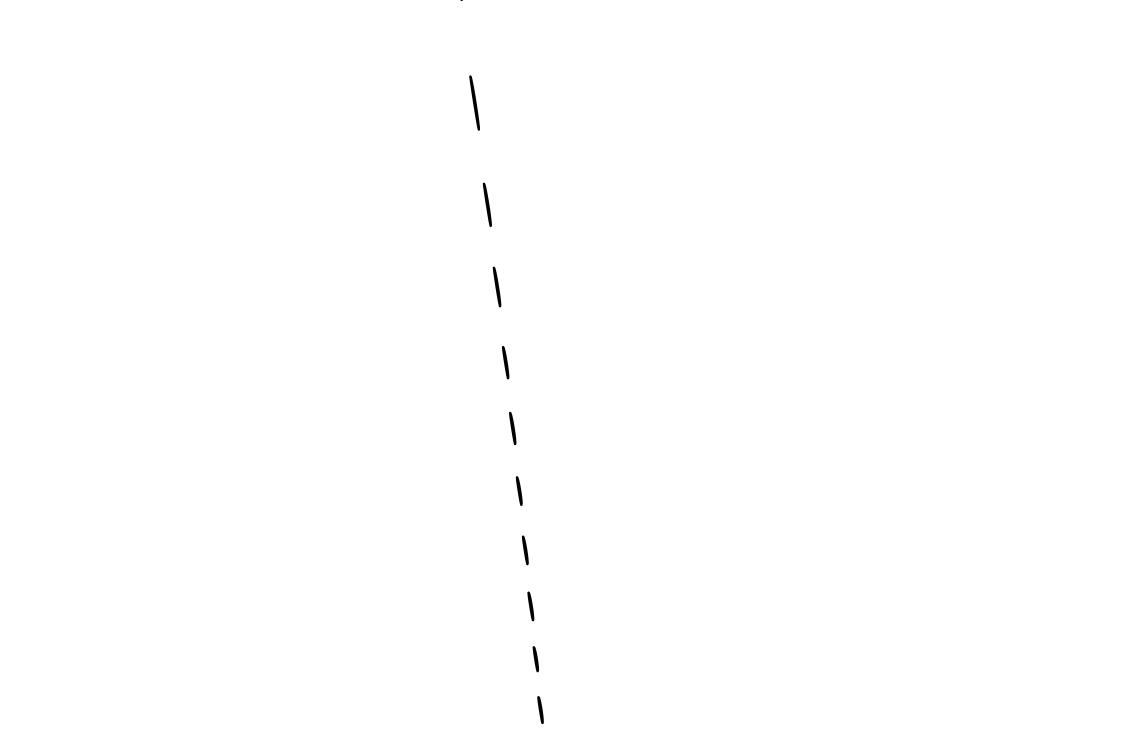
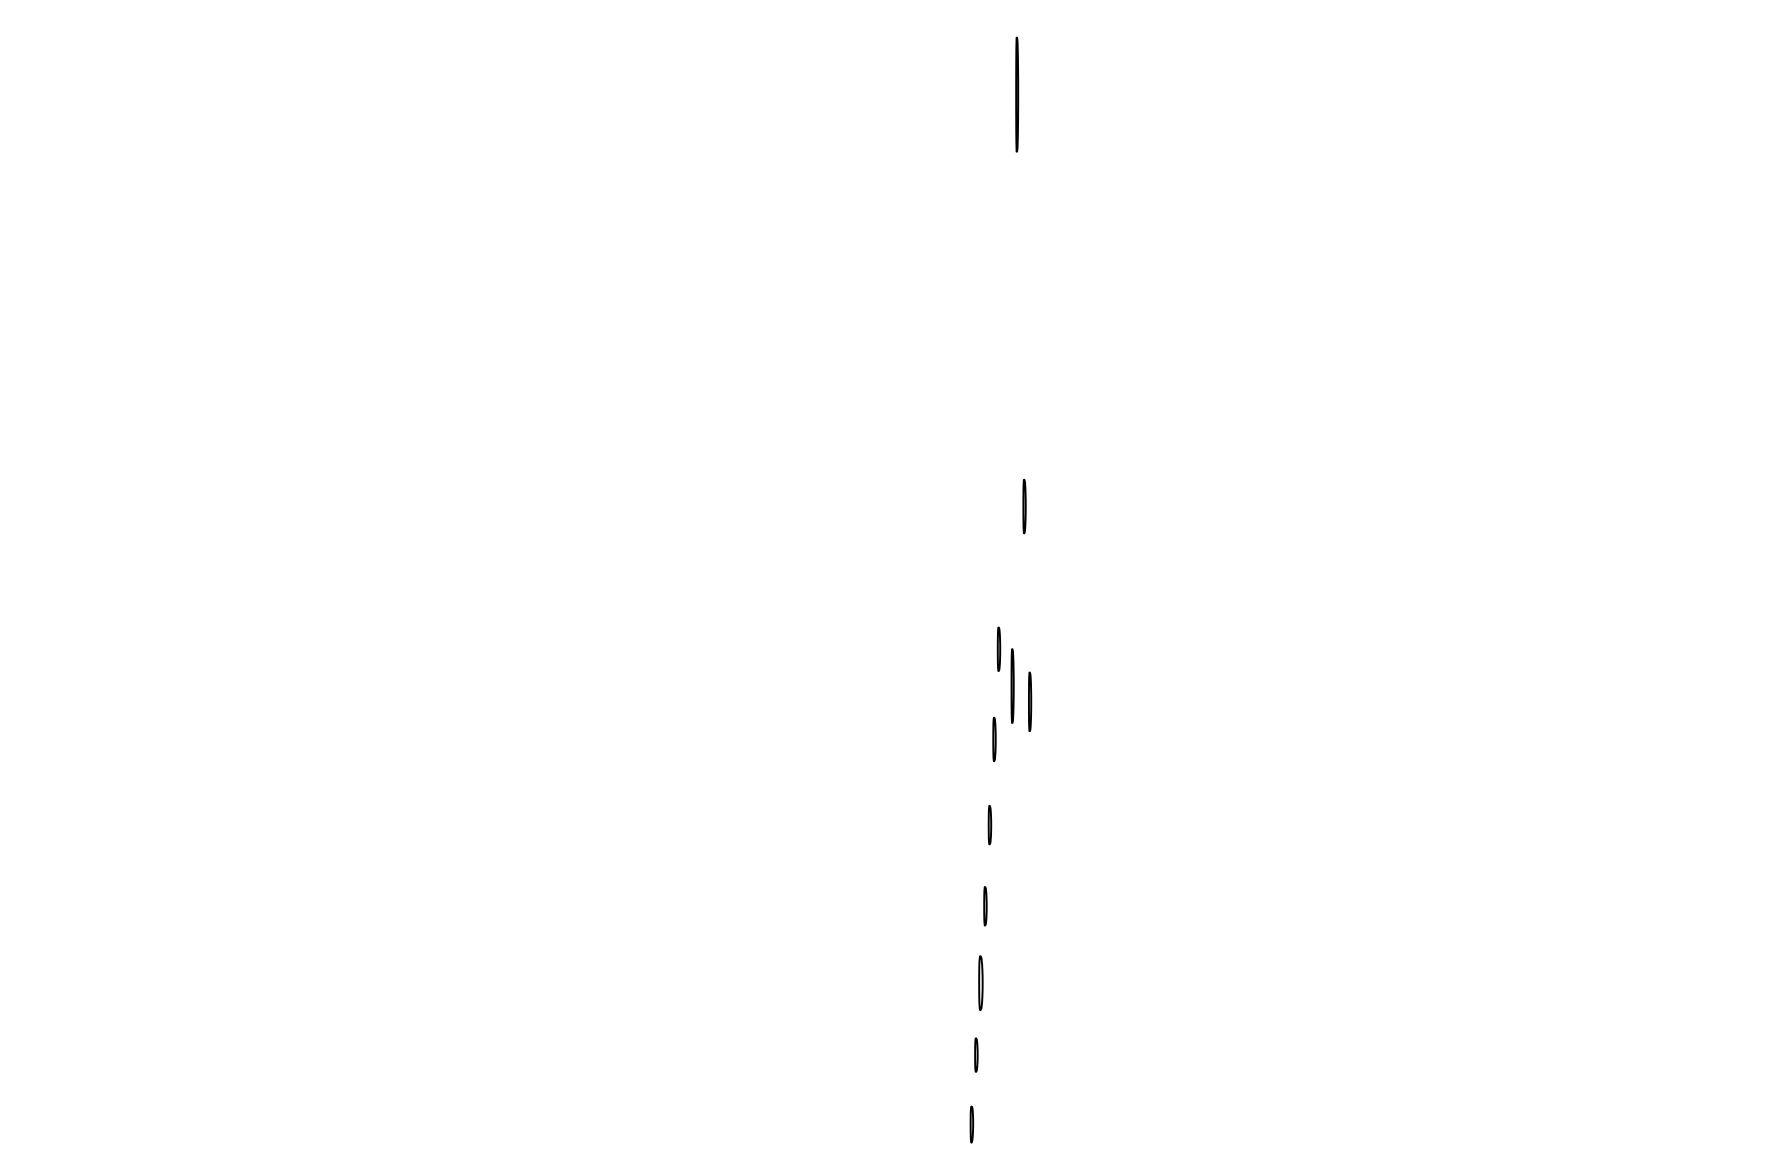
line: (474, 102) -> (1012, 685), moved
line: (487, 204) -> (1030, 701), moved
line: (497, 286) -> (1024, 506), moved
part: (530, 606) -> (980, 982), size x1.4

